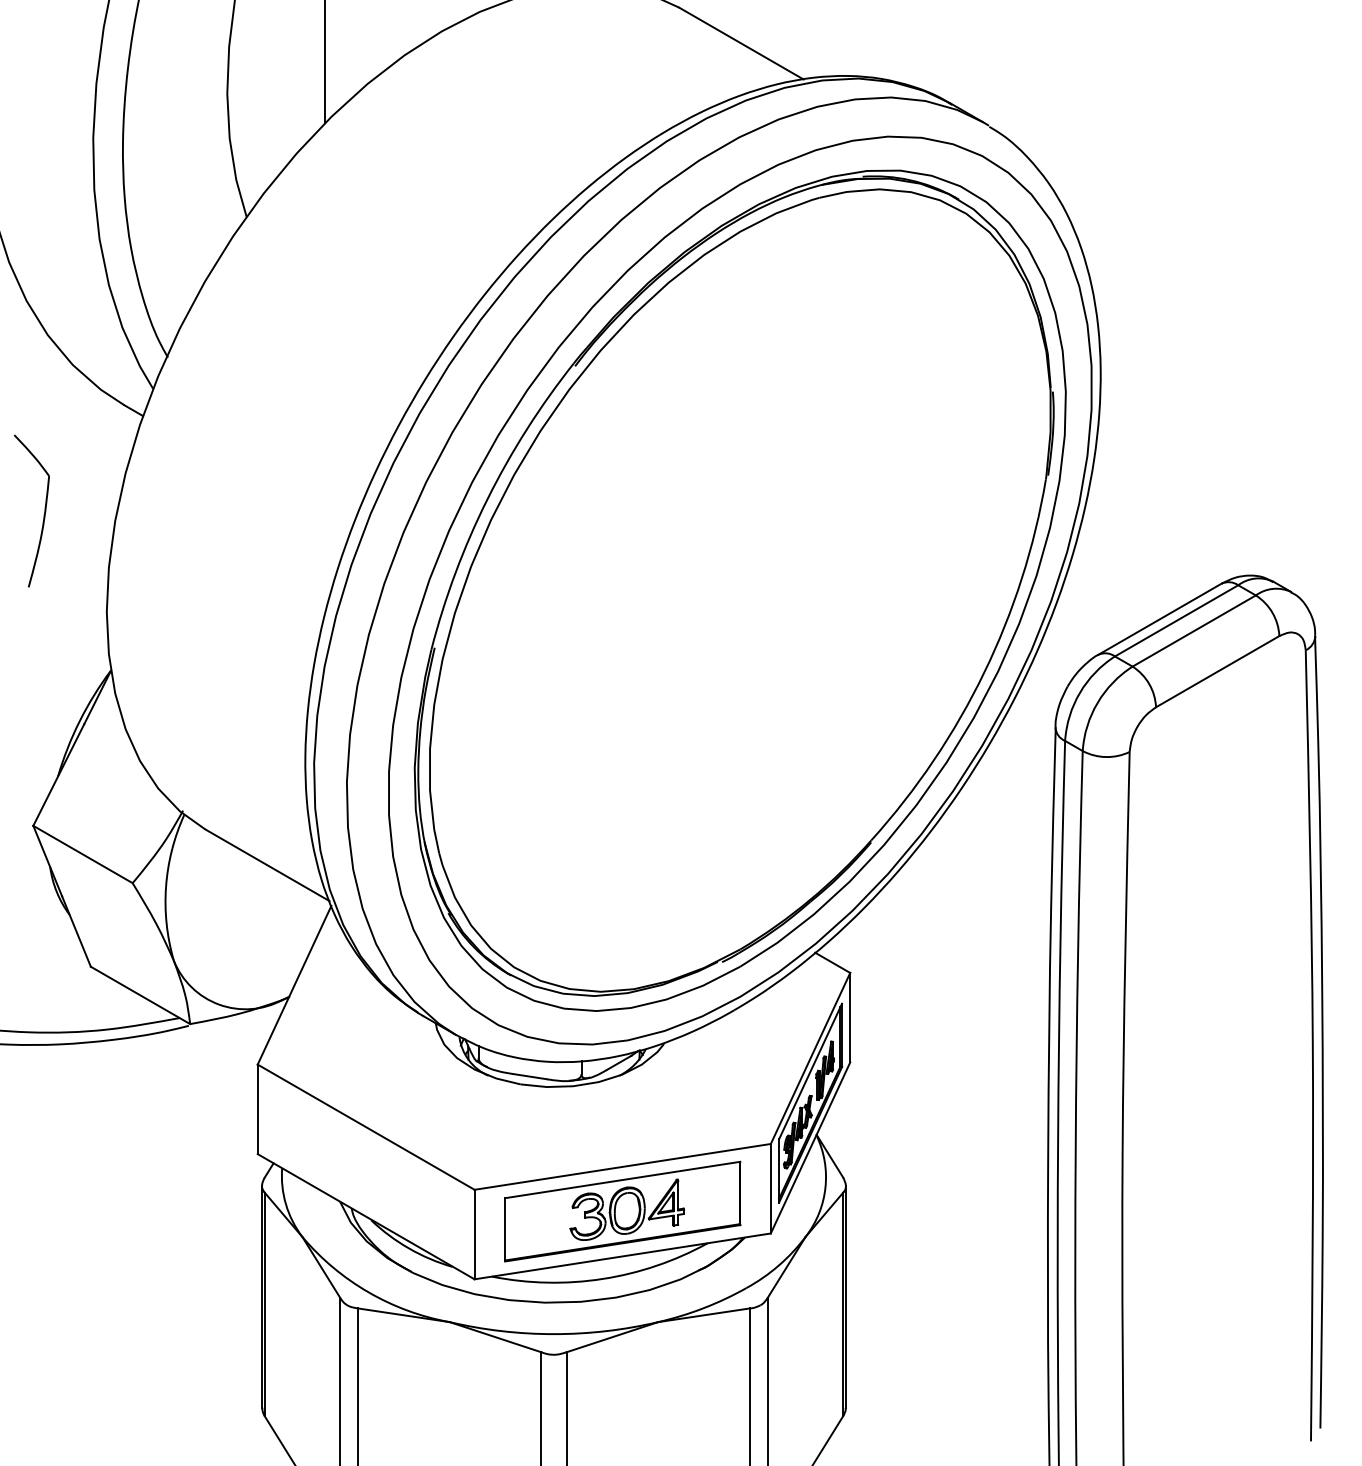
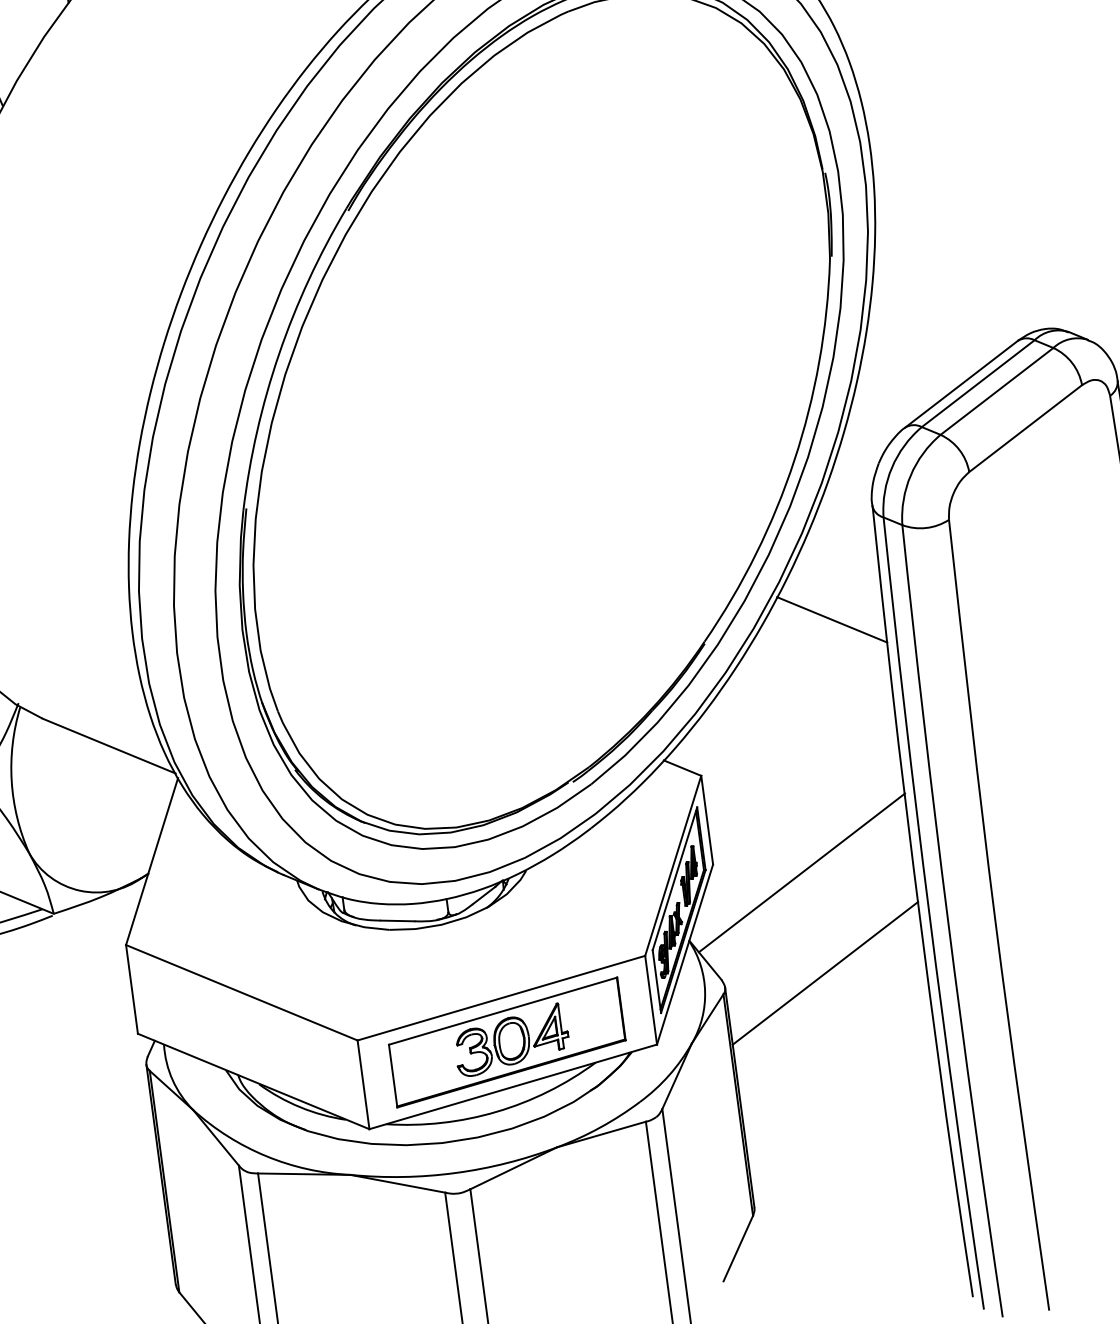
line: (1000, 835) -> (832, 619), added
line: (936, 1082) -> (801, 873), added
line: (946, 1184) -> (824, 972), added

